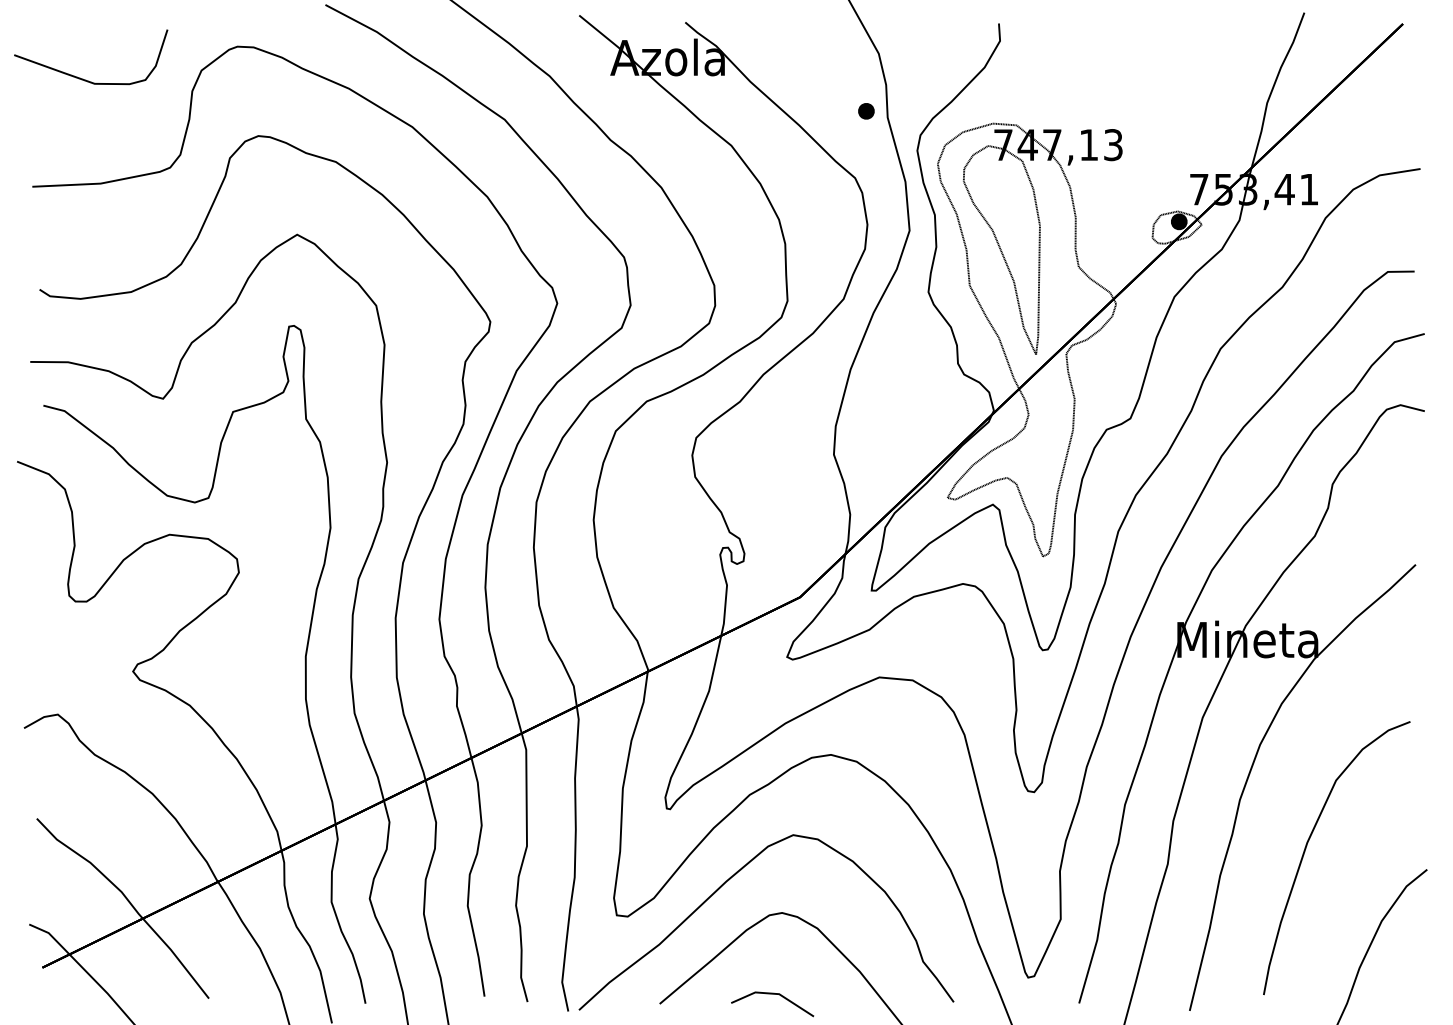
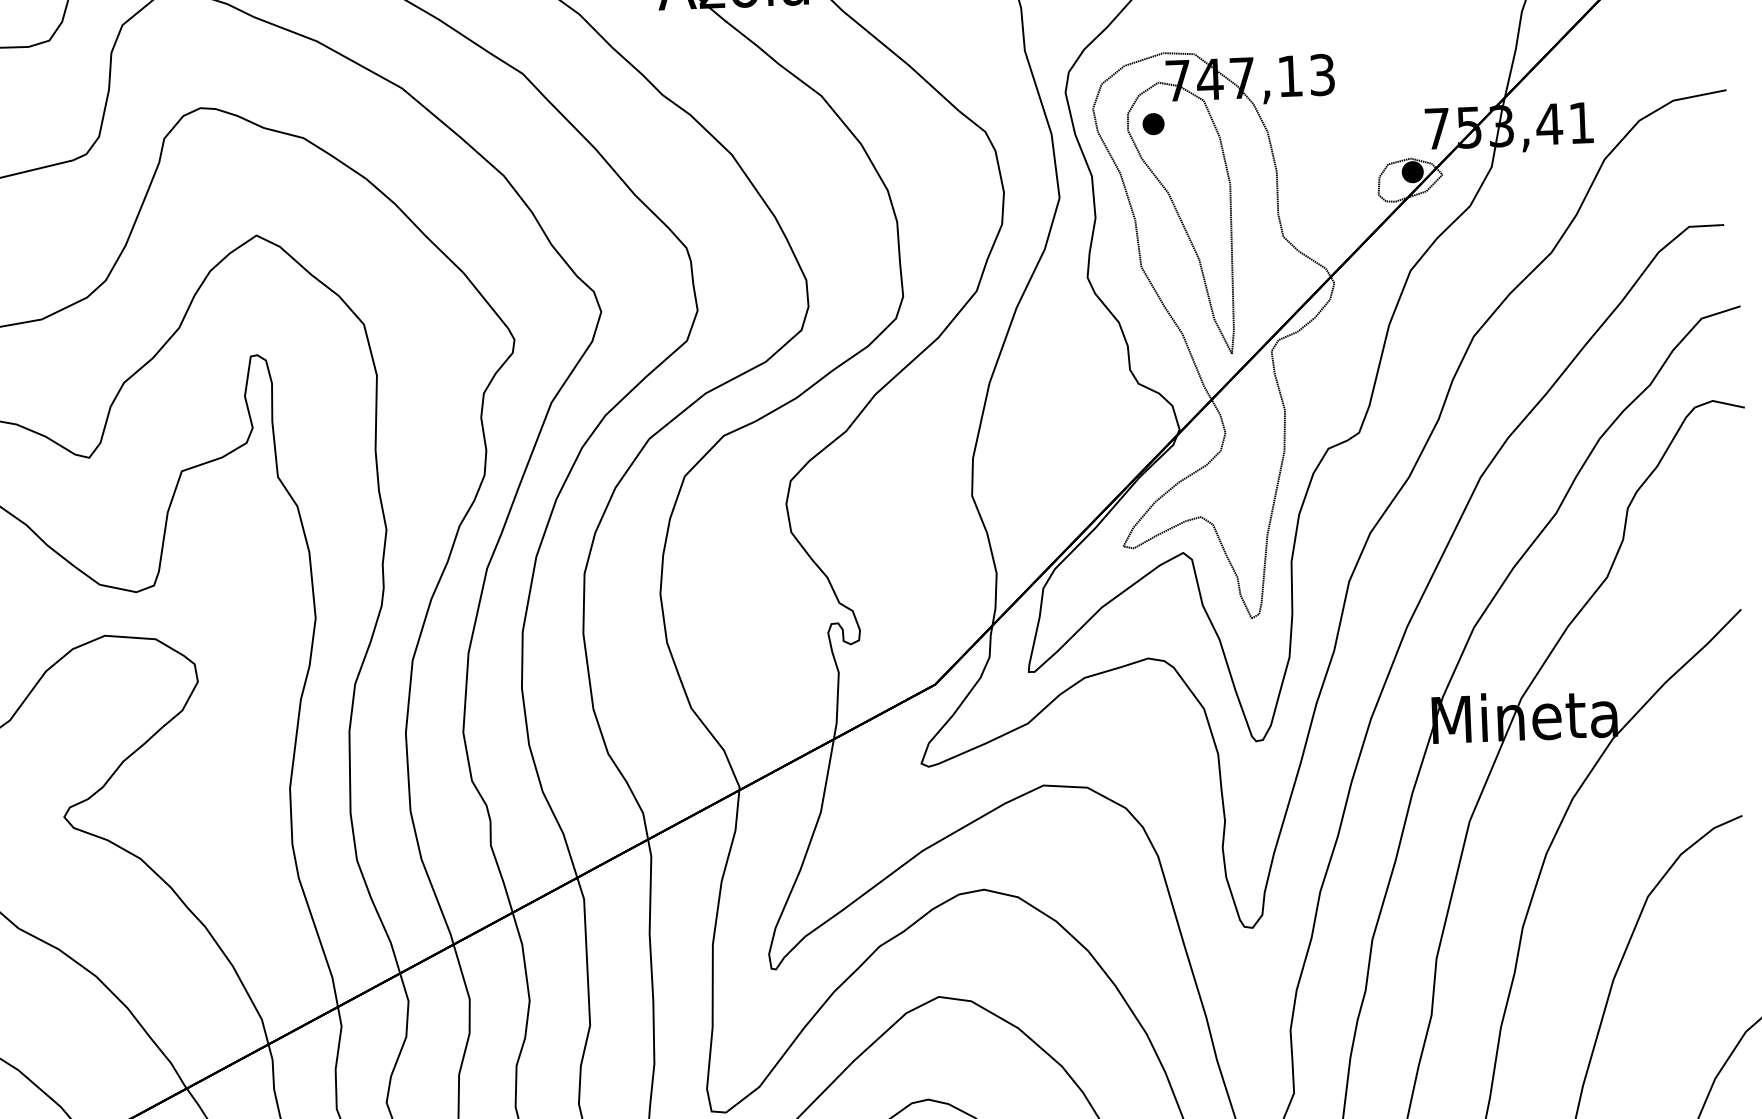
part: (866, 111) -> (1153, 124), moved

